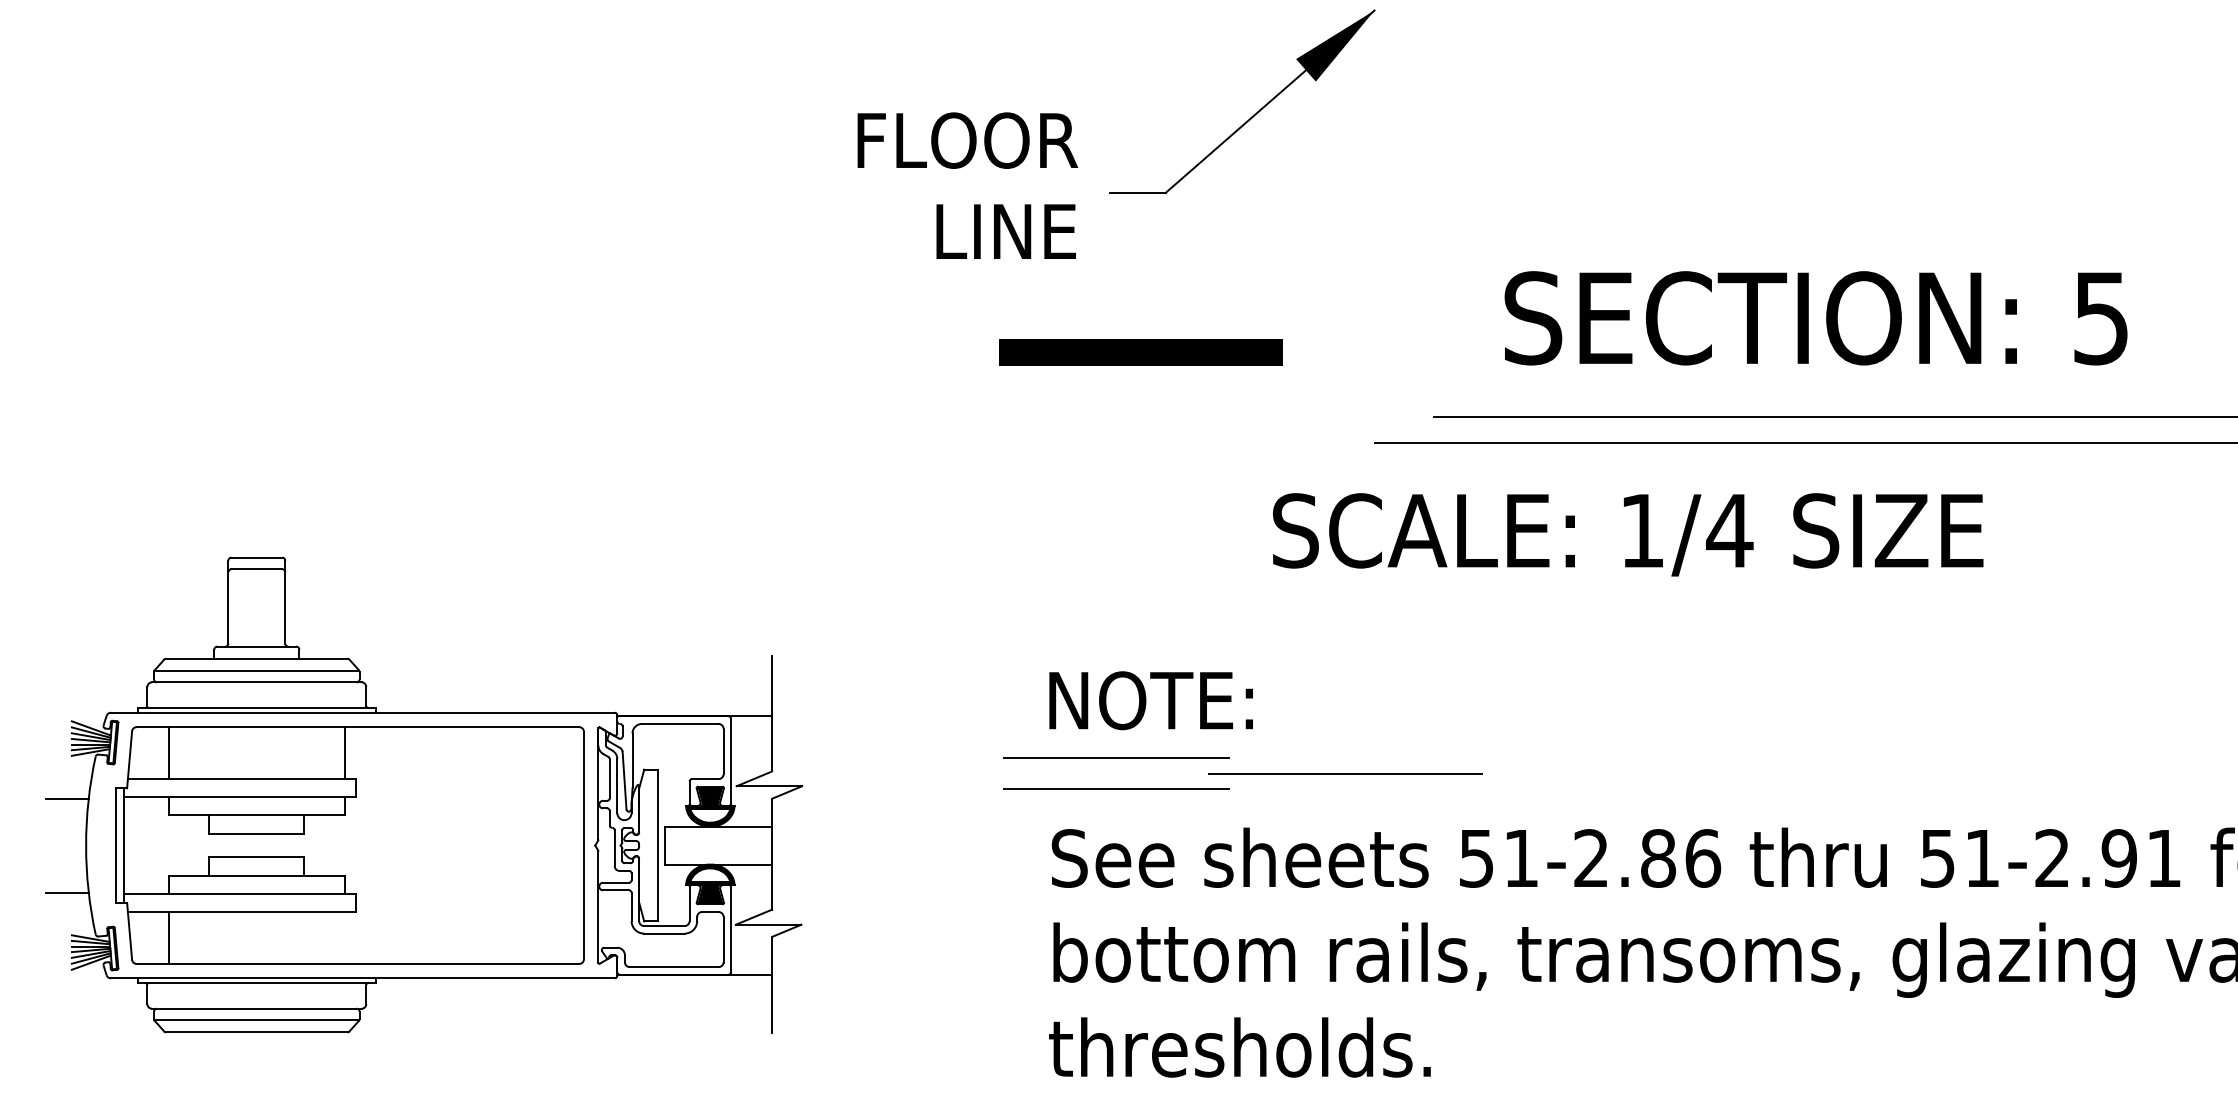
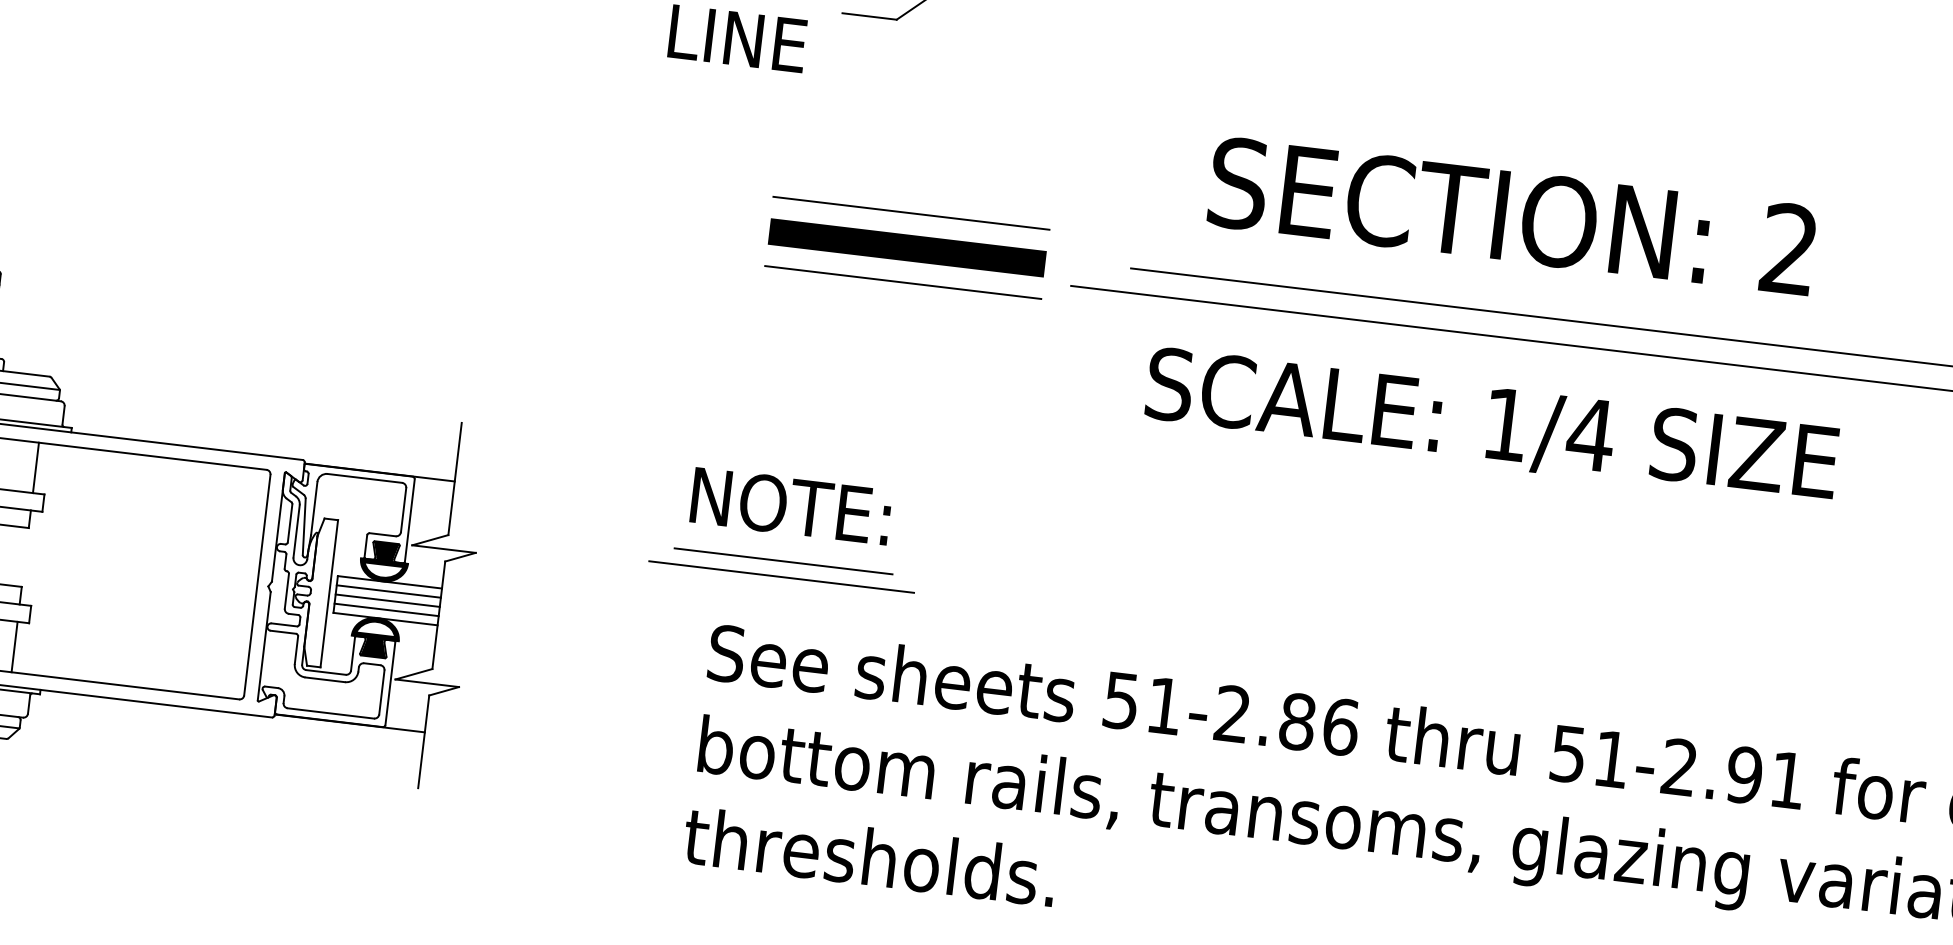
text: (2100, 318) -> (1788, 249), 5 -> 2
line: (1140, 352) -> (906, 247), moved
line: (1203, 388) -> (910, 213), added
line: (1203, 459) -> (902, 282), added
text: (1628, 534) -> (1492, 426), moved
text: (1150, 700) -> (790, 506), moved
line: (1345, 773) -> (782, 576), moved
line: (1116, 788) -> (780, 591), removed
line: (718, 836) -> (388, 591), added
line: (718, 845) -> (387, 600), added
line: (718, 855) -> (386, 610), added
line: (344, 937) -> (14, 646), added

